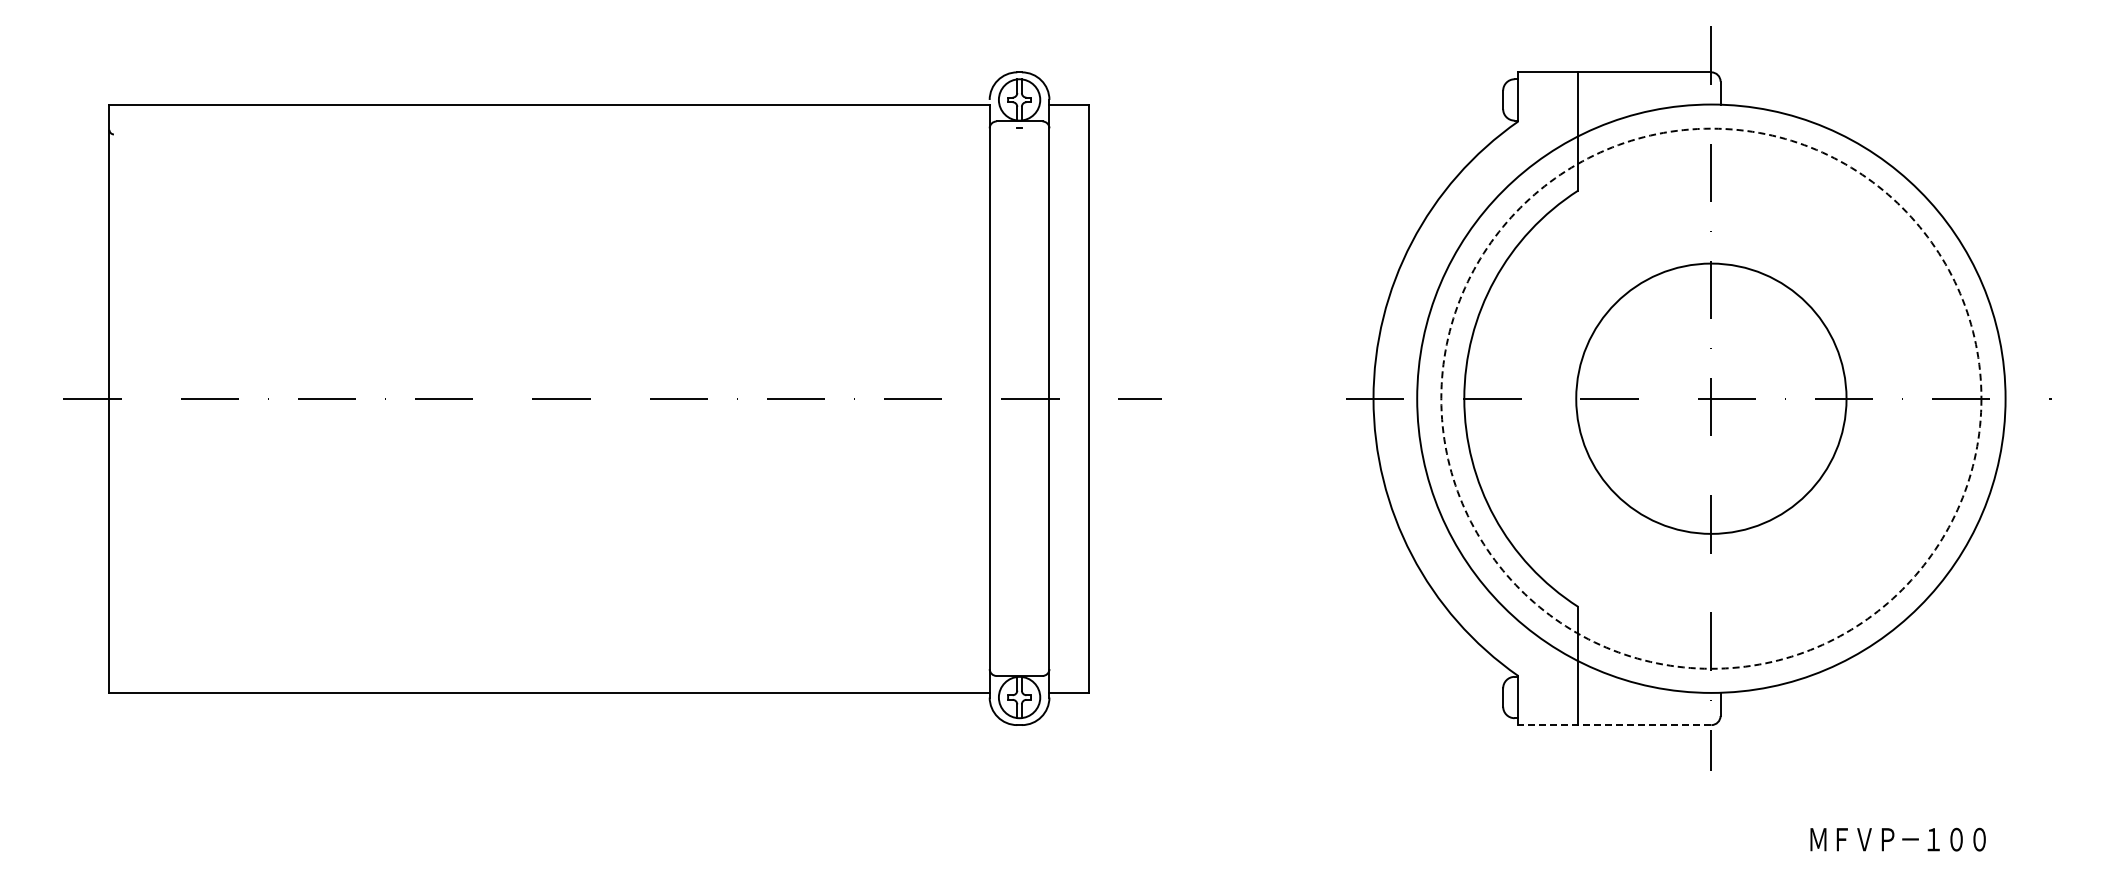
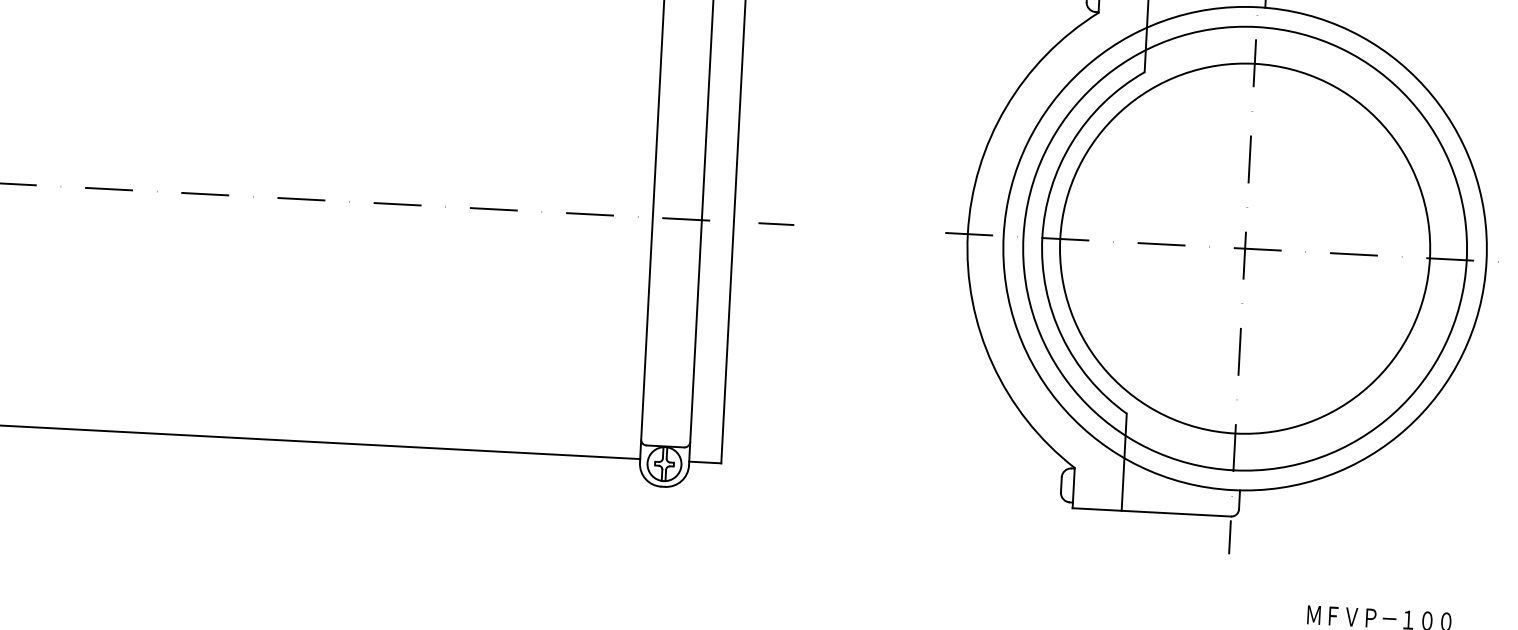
circle: (1711, 398) -> (1245, 248), dashed -> solid
circle: (1711, 398) -> (1245, 248), size x1.67
line: (1614, 725) -> (1151, 512), dashed -> solid

